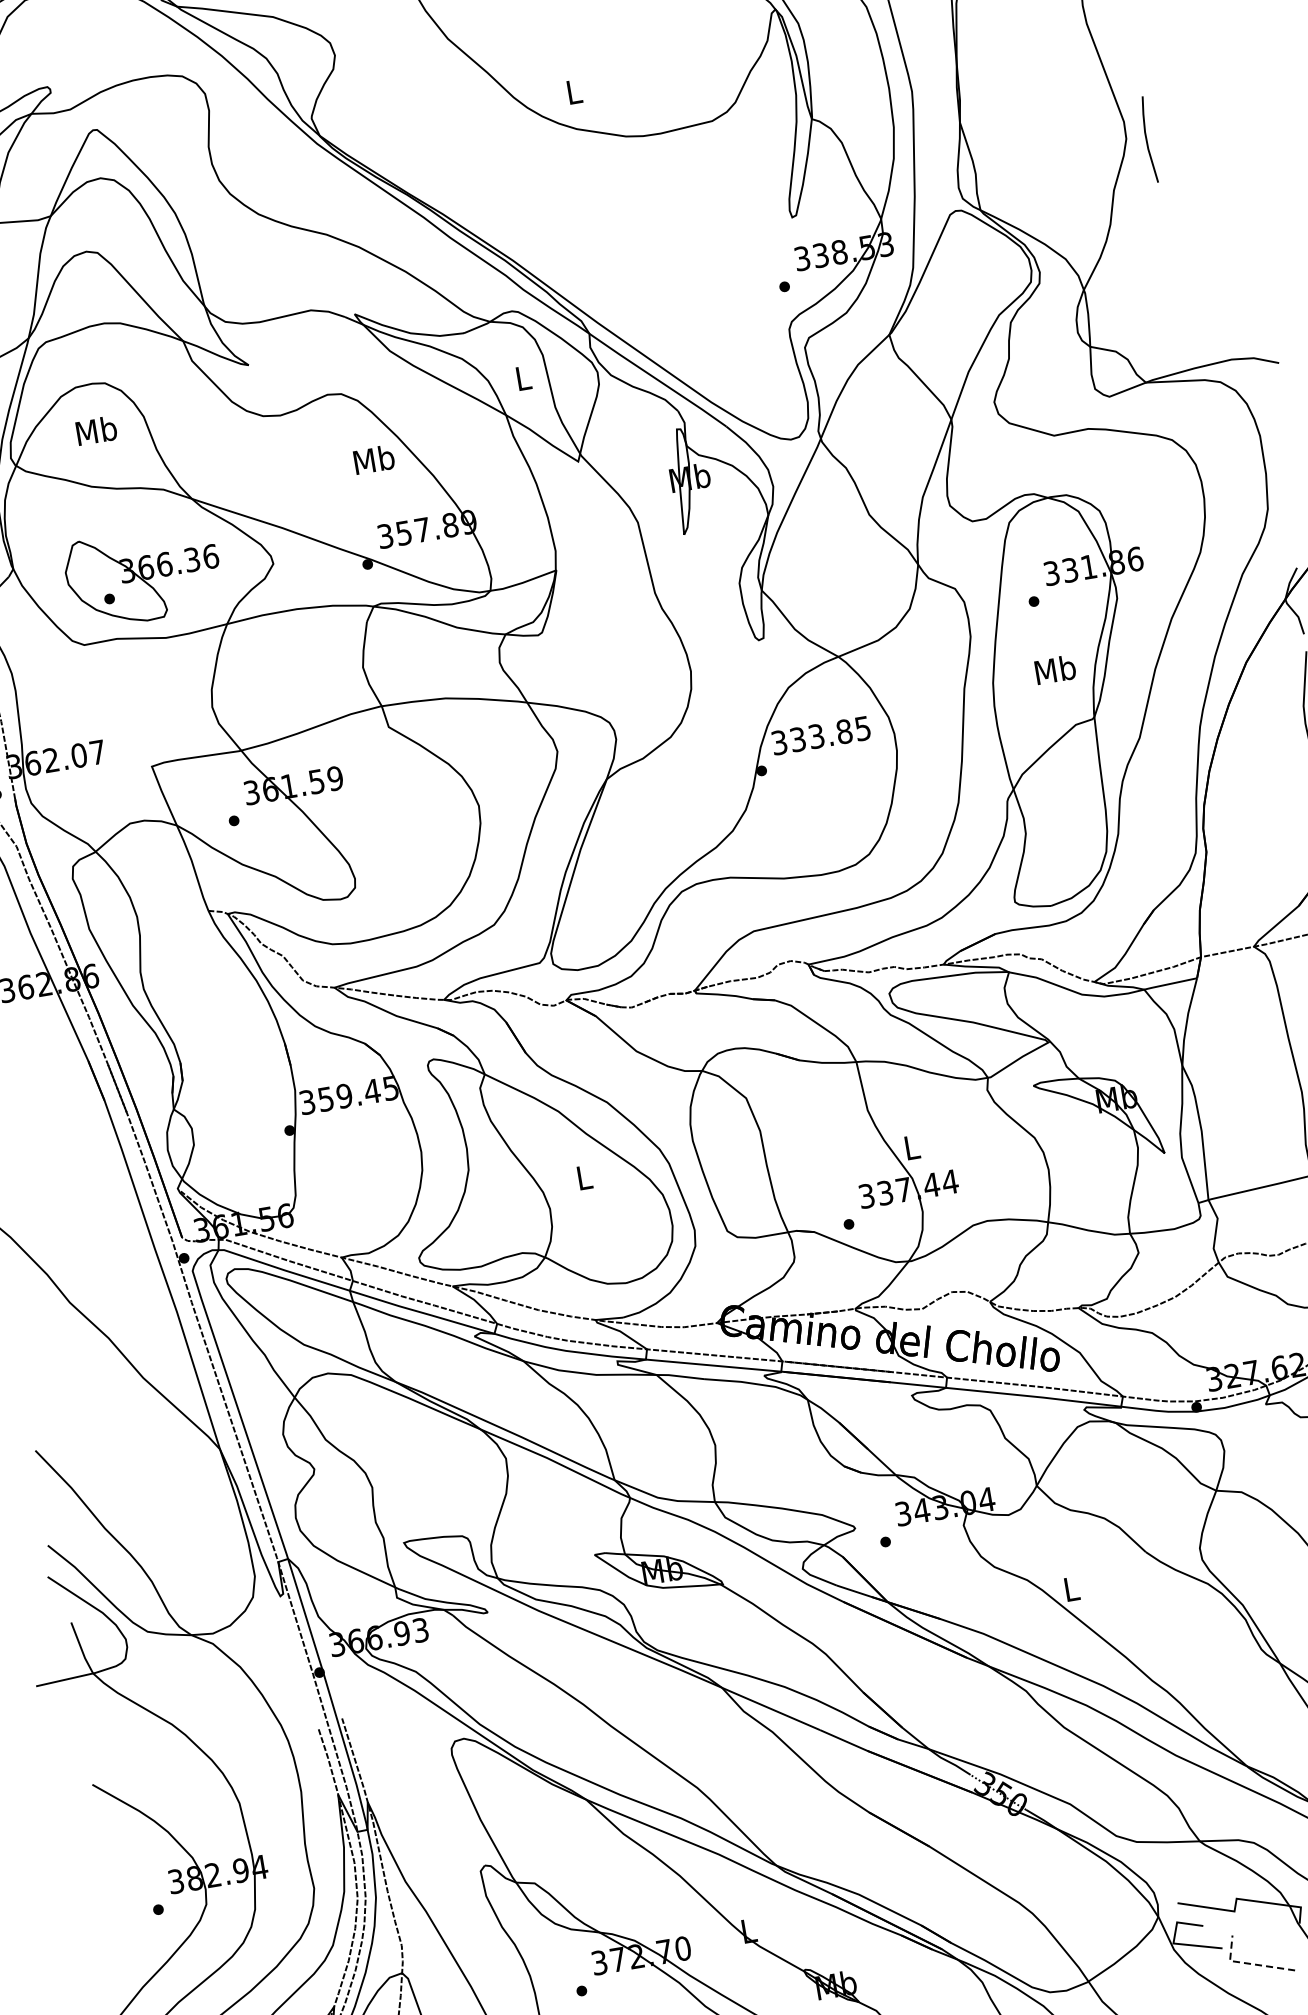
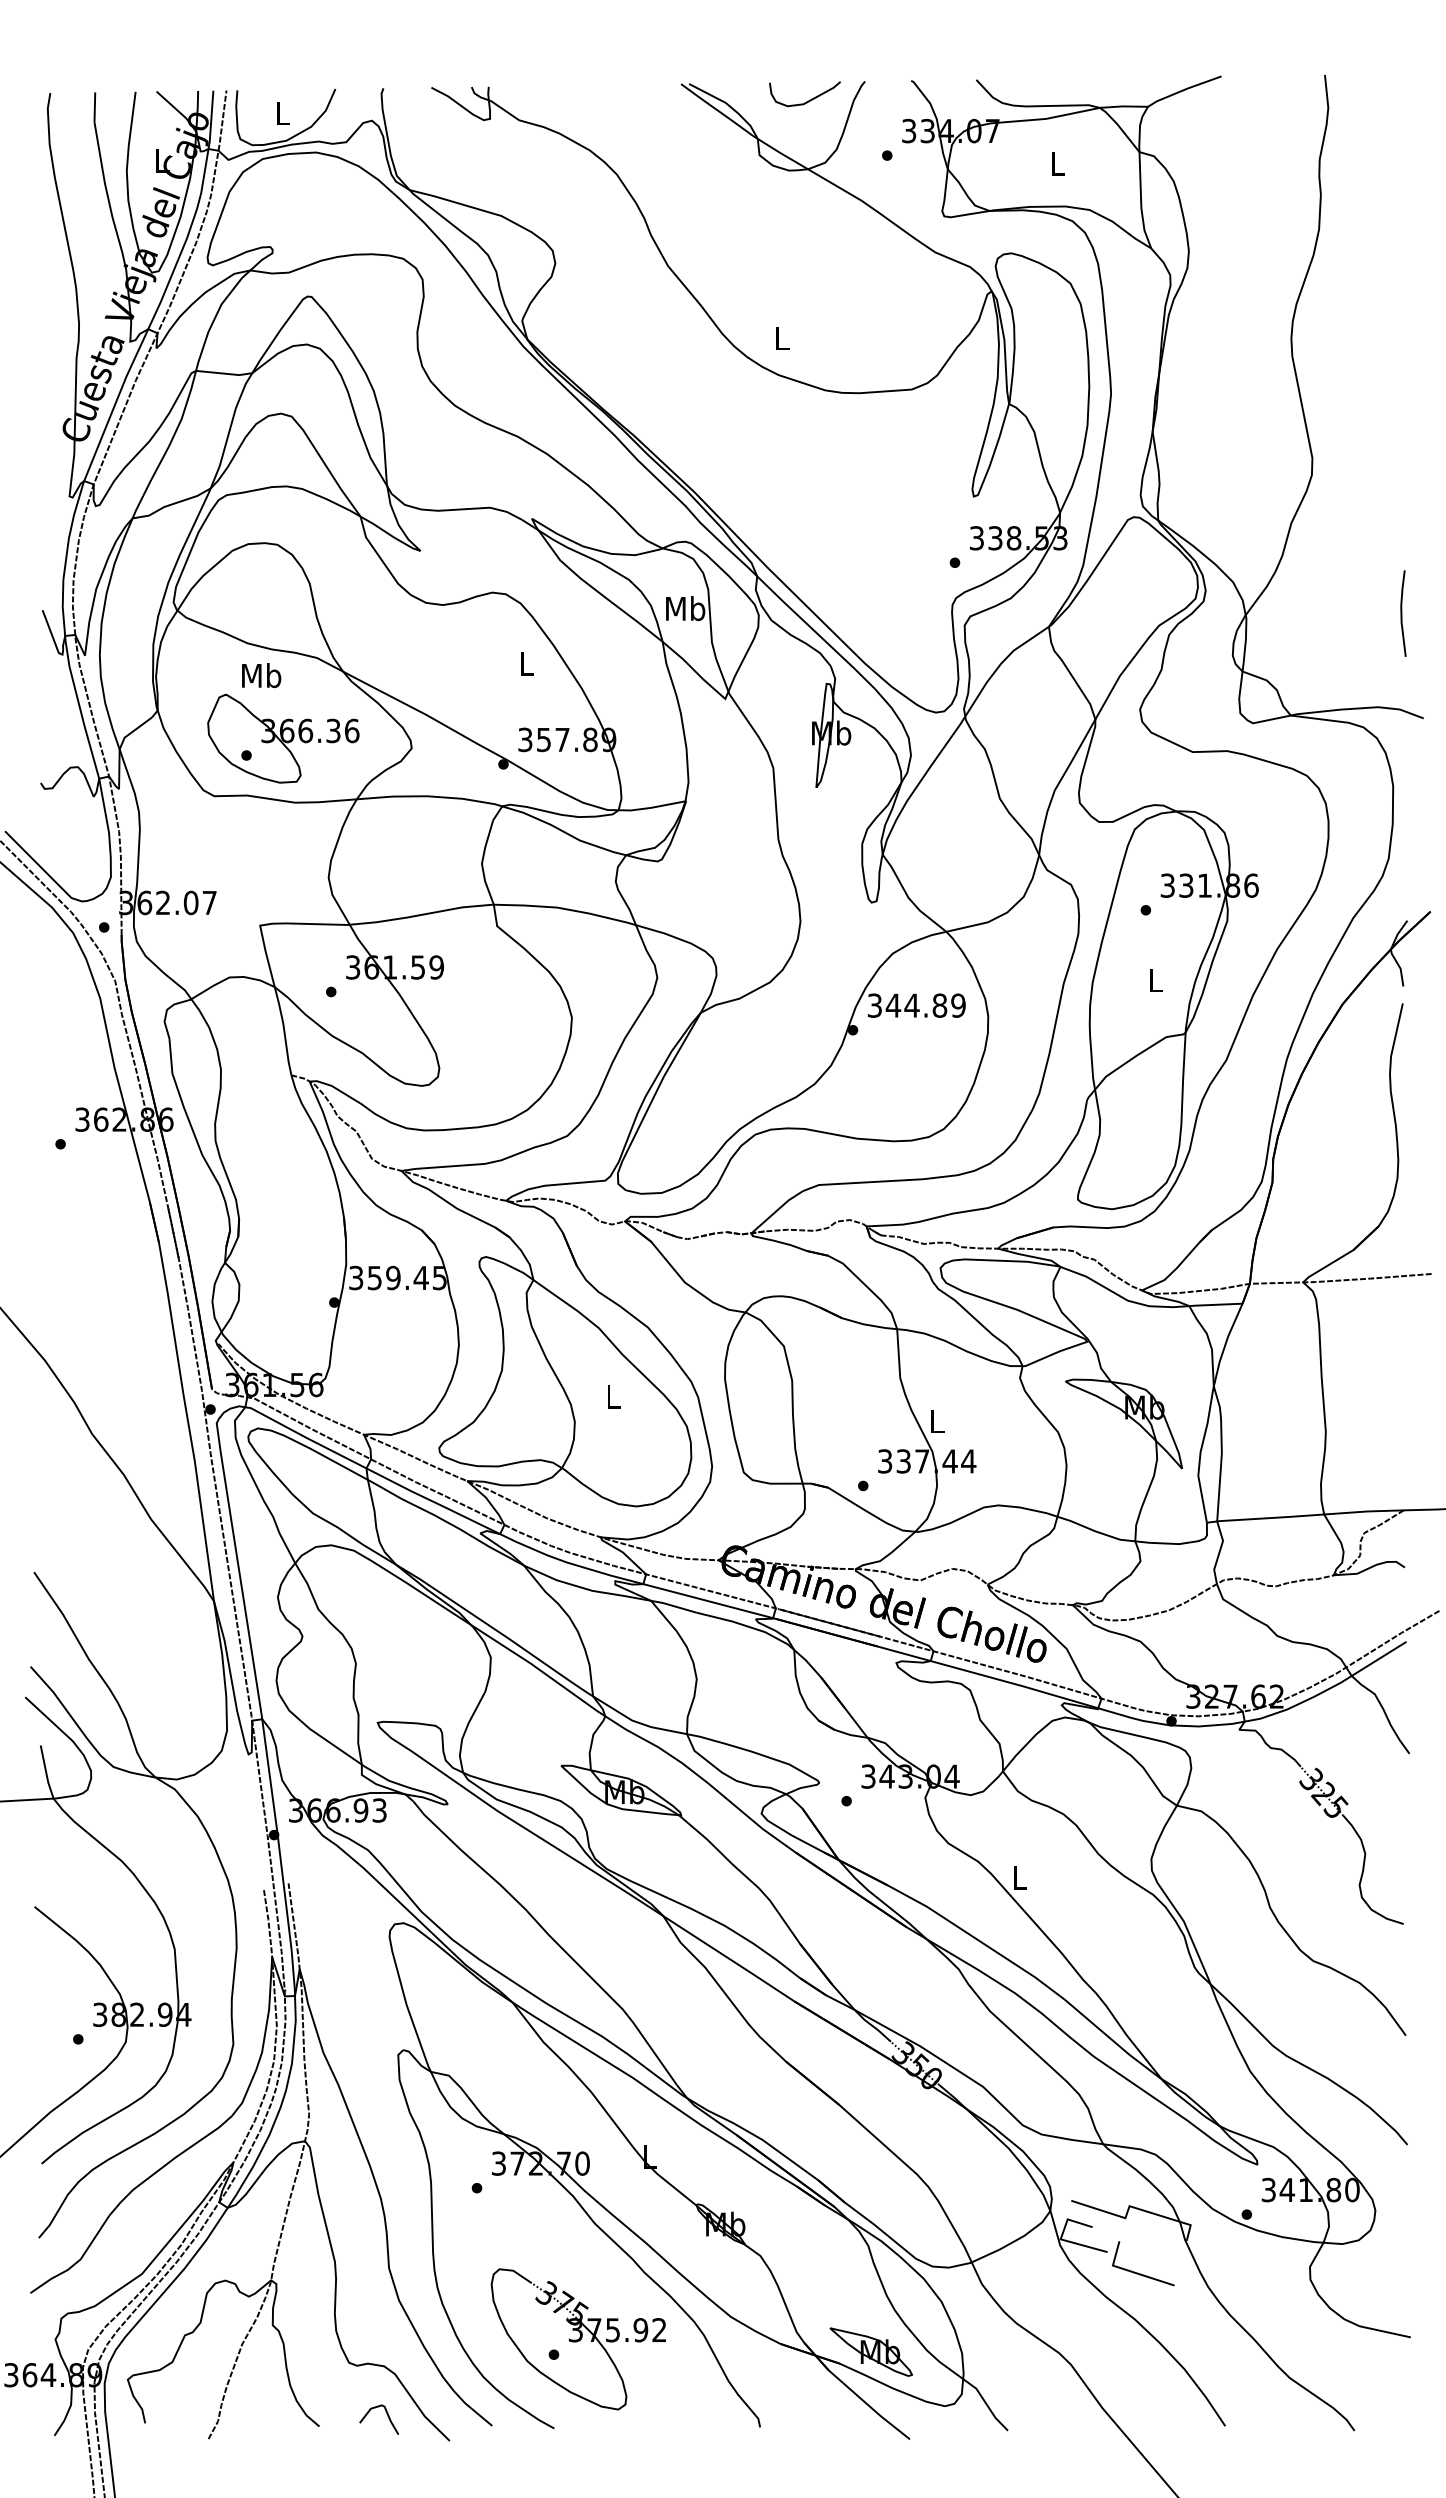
line: (1147, 139) -> (1402, 613), moved
text: (523, 377) -> (685, 608), L -> Mb
text: (96, 430) -> (261, 675), moved
text: (373, 459) -> (526, 663), Mb -> L
text: (1055, 669) -> (1155, 979), Mb -> L
text: (830, 733) -> (925, 1005), 333.85 -> 344.89
line: (1248, 1963) -> (1130, 2271), dashed -> solid

